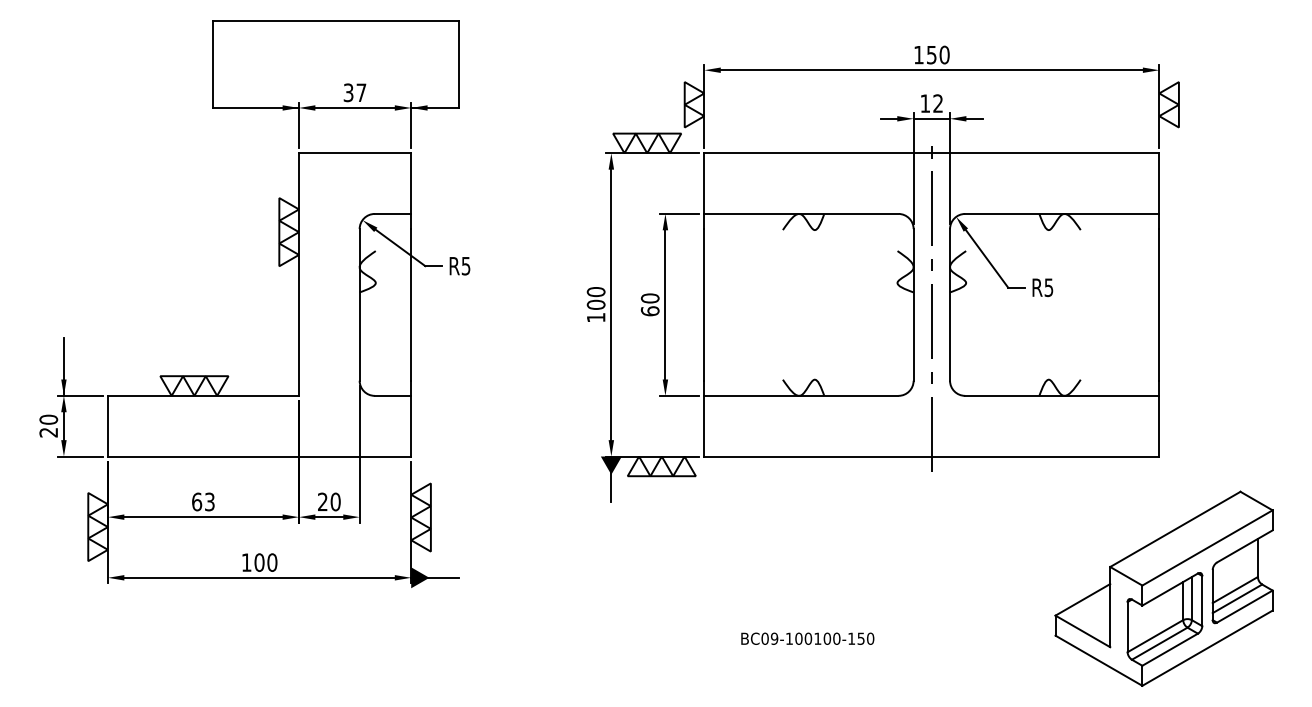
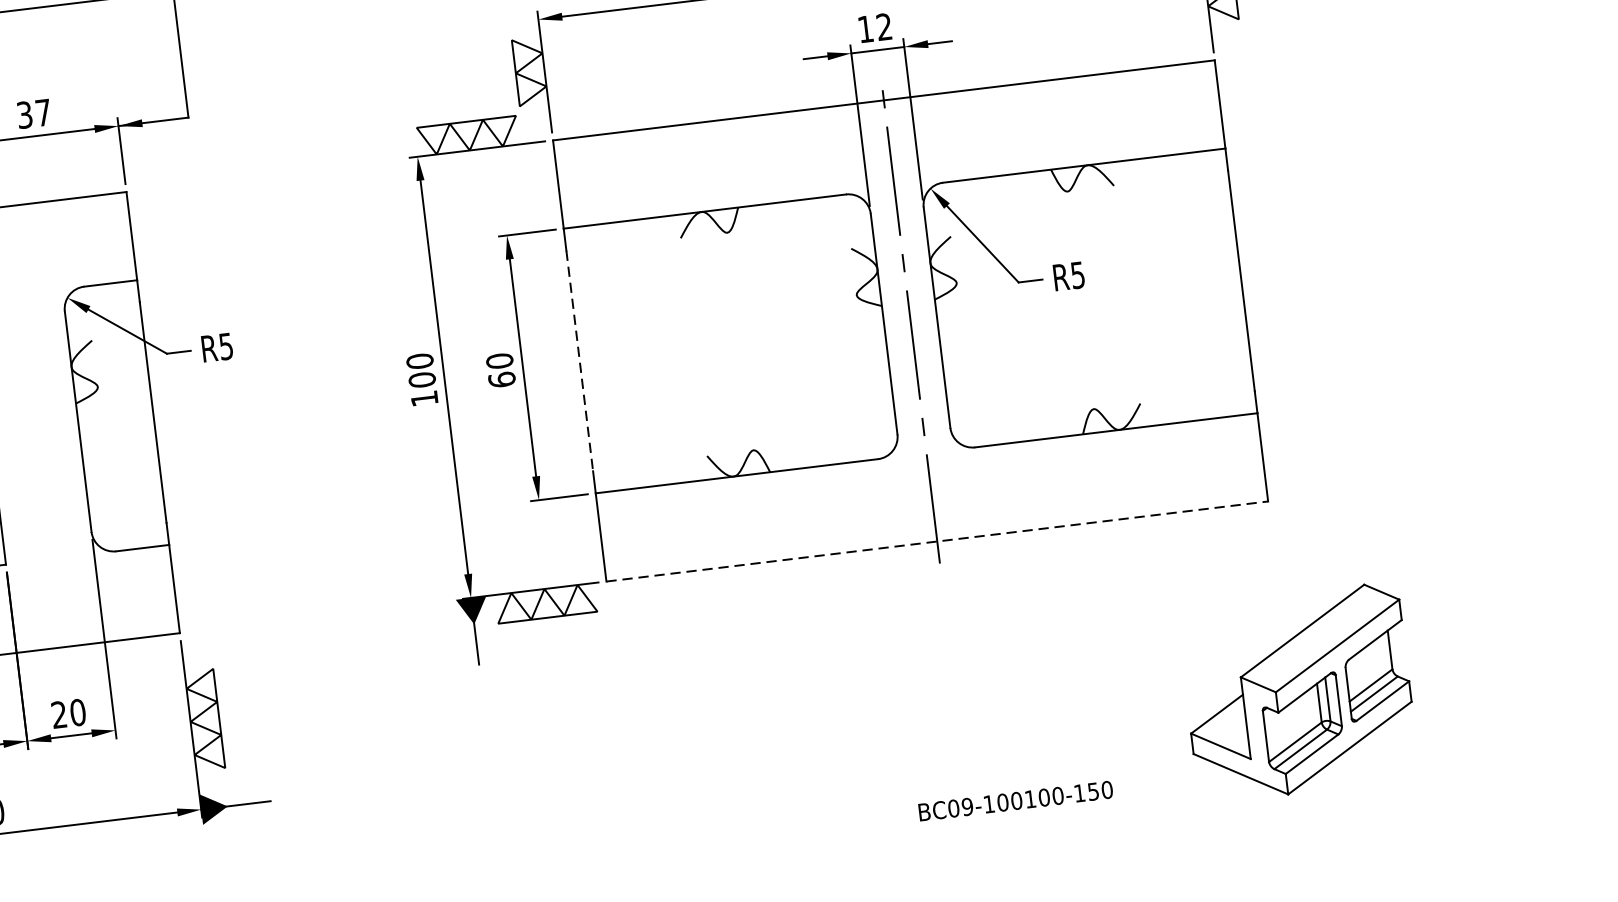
line: (704, 304) -> (579, 360), solid -> dashed
line: (932, 456) -> (938, 541), solid -> dashed
part: (1163, 588) -> (1297, 692), size x0.7
text: (807, 638) -> (1015, 800), moved

